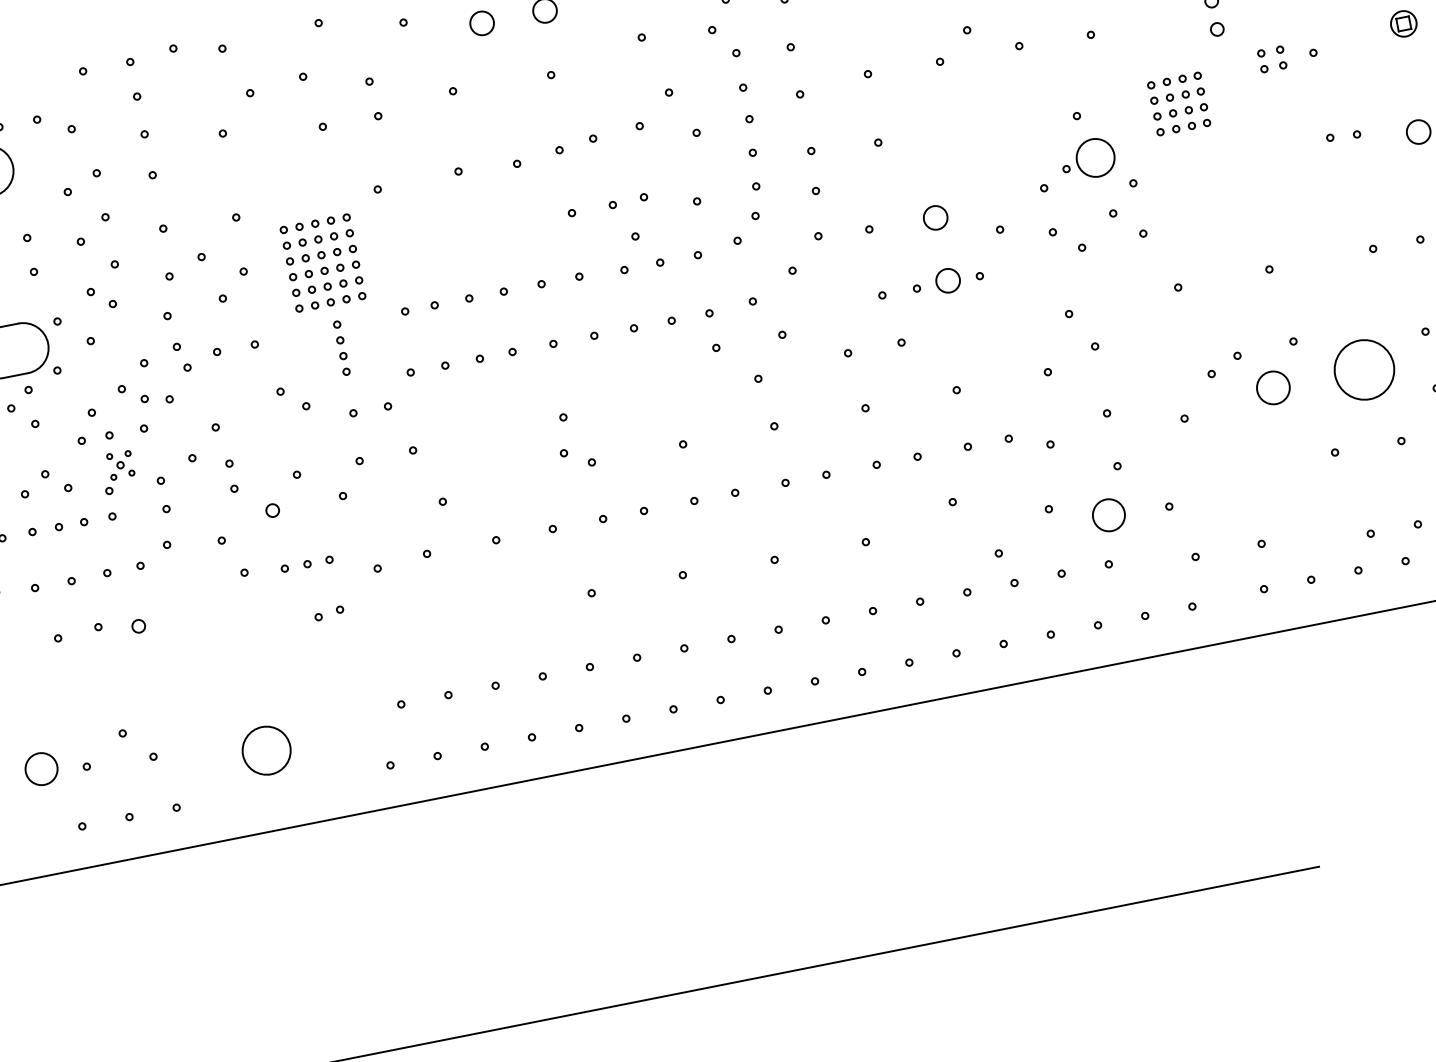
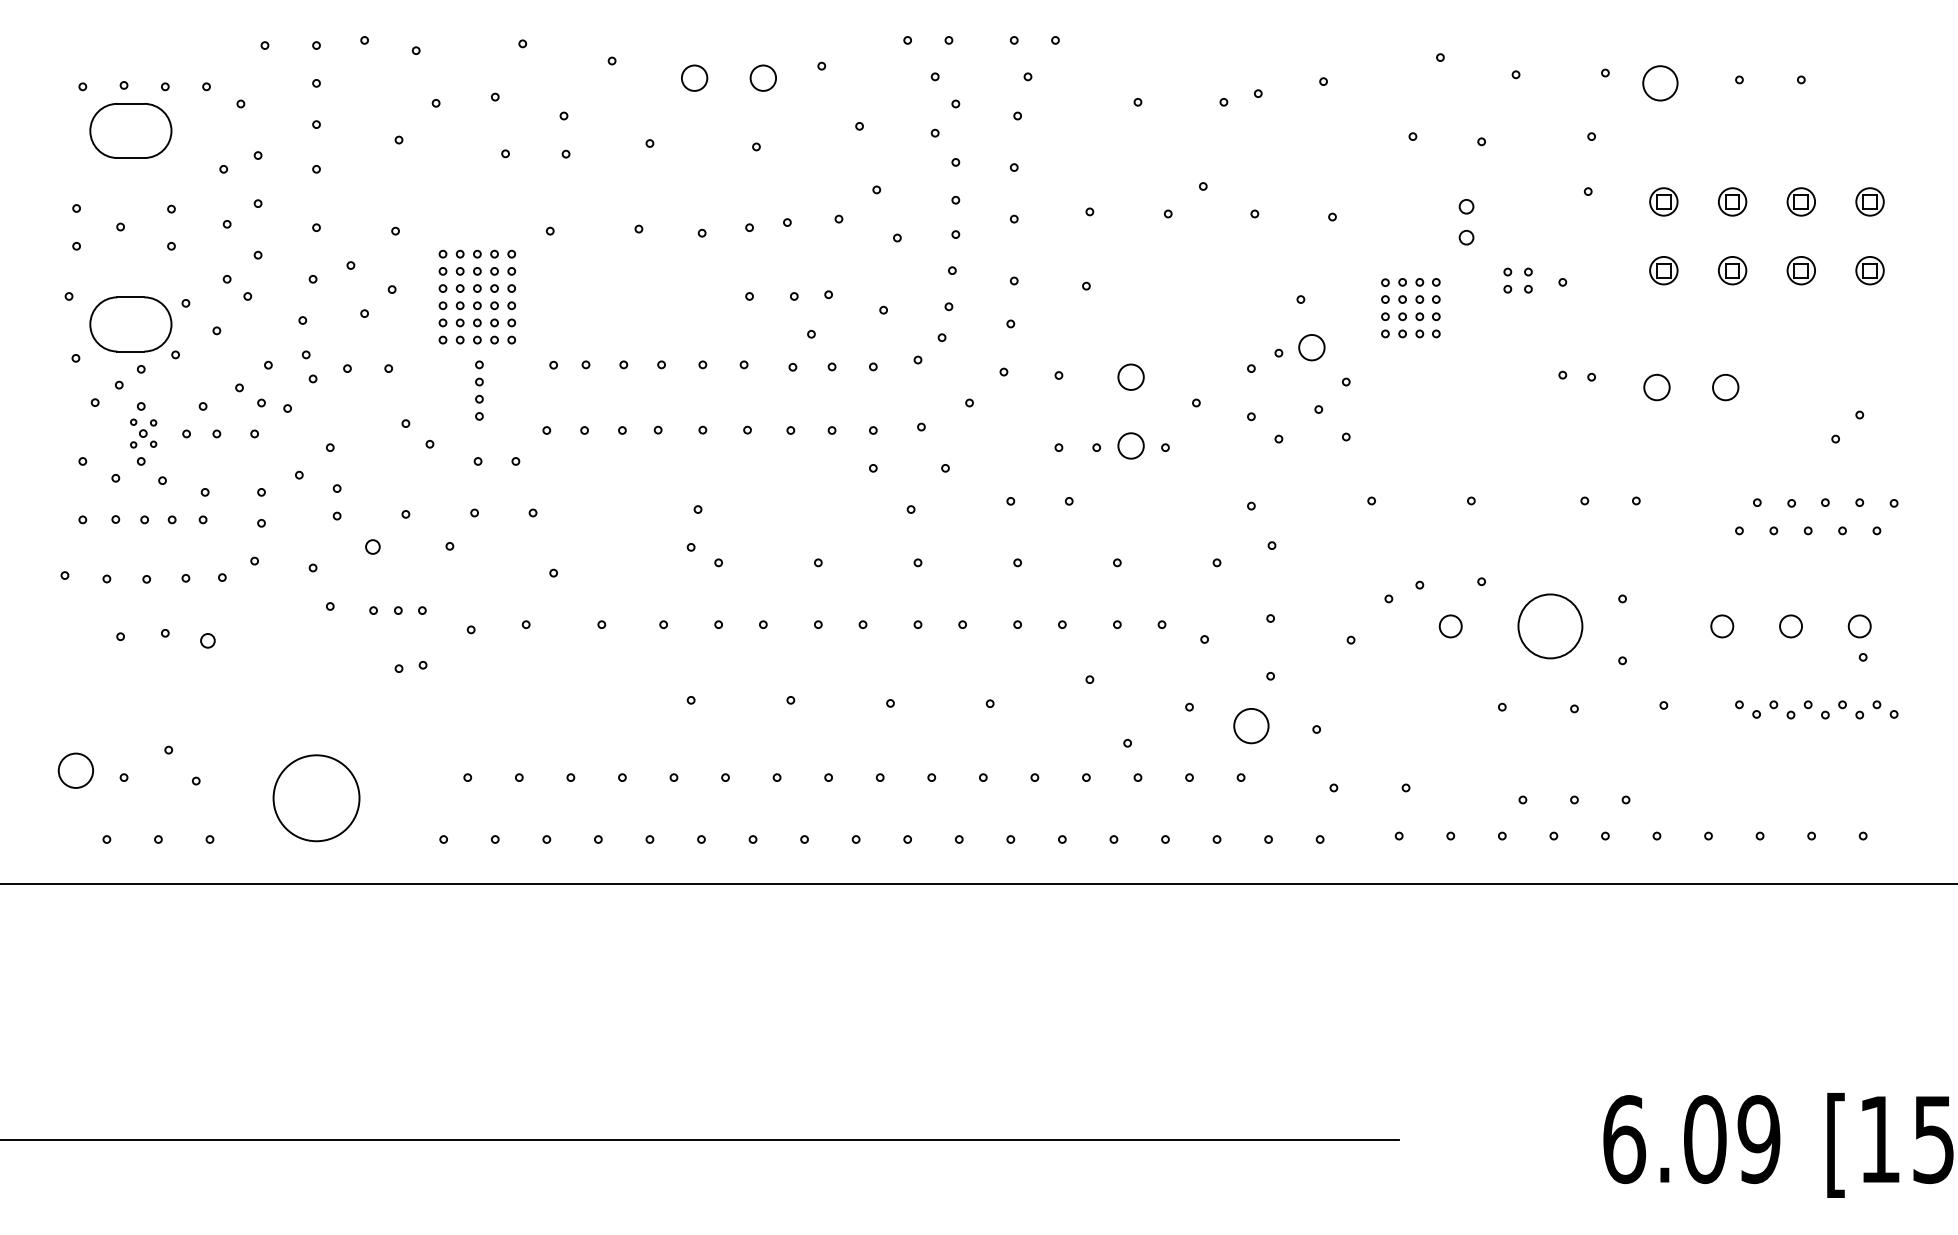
circle: (1095, 158) -> (1311, 347), size x0.62
circle: (1273, 388) -> (1450, 626), size x0.62
part: (120, 465) -> (143, 433), moved
circle: (266, 750) -> (316, 798), size x1.67

